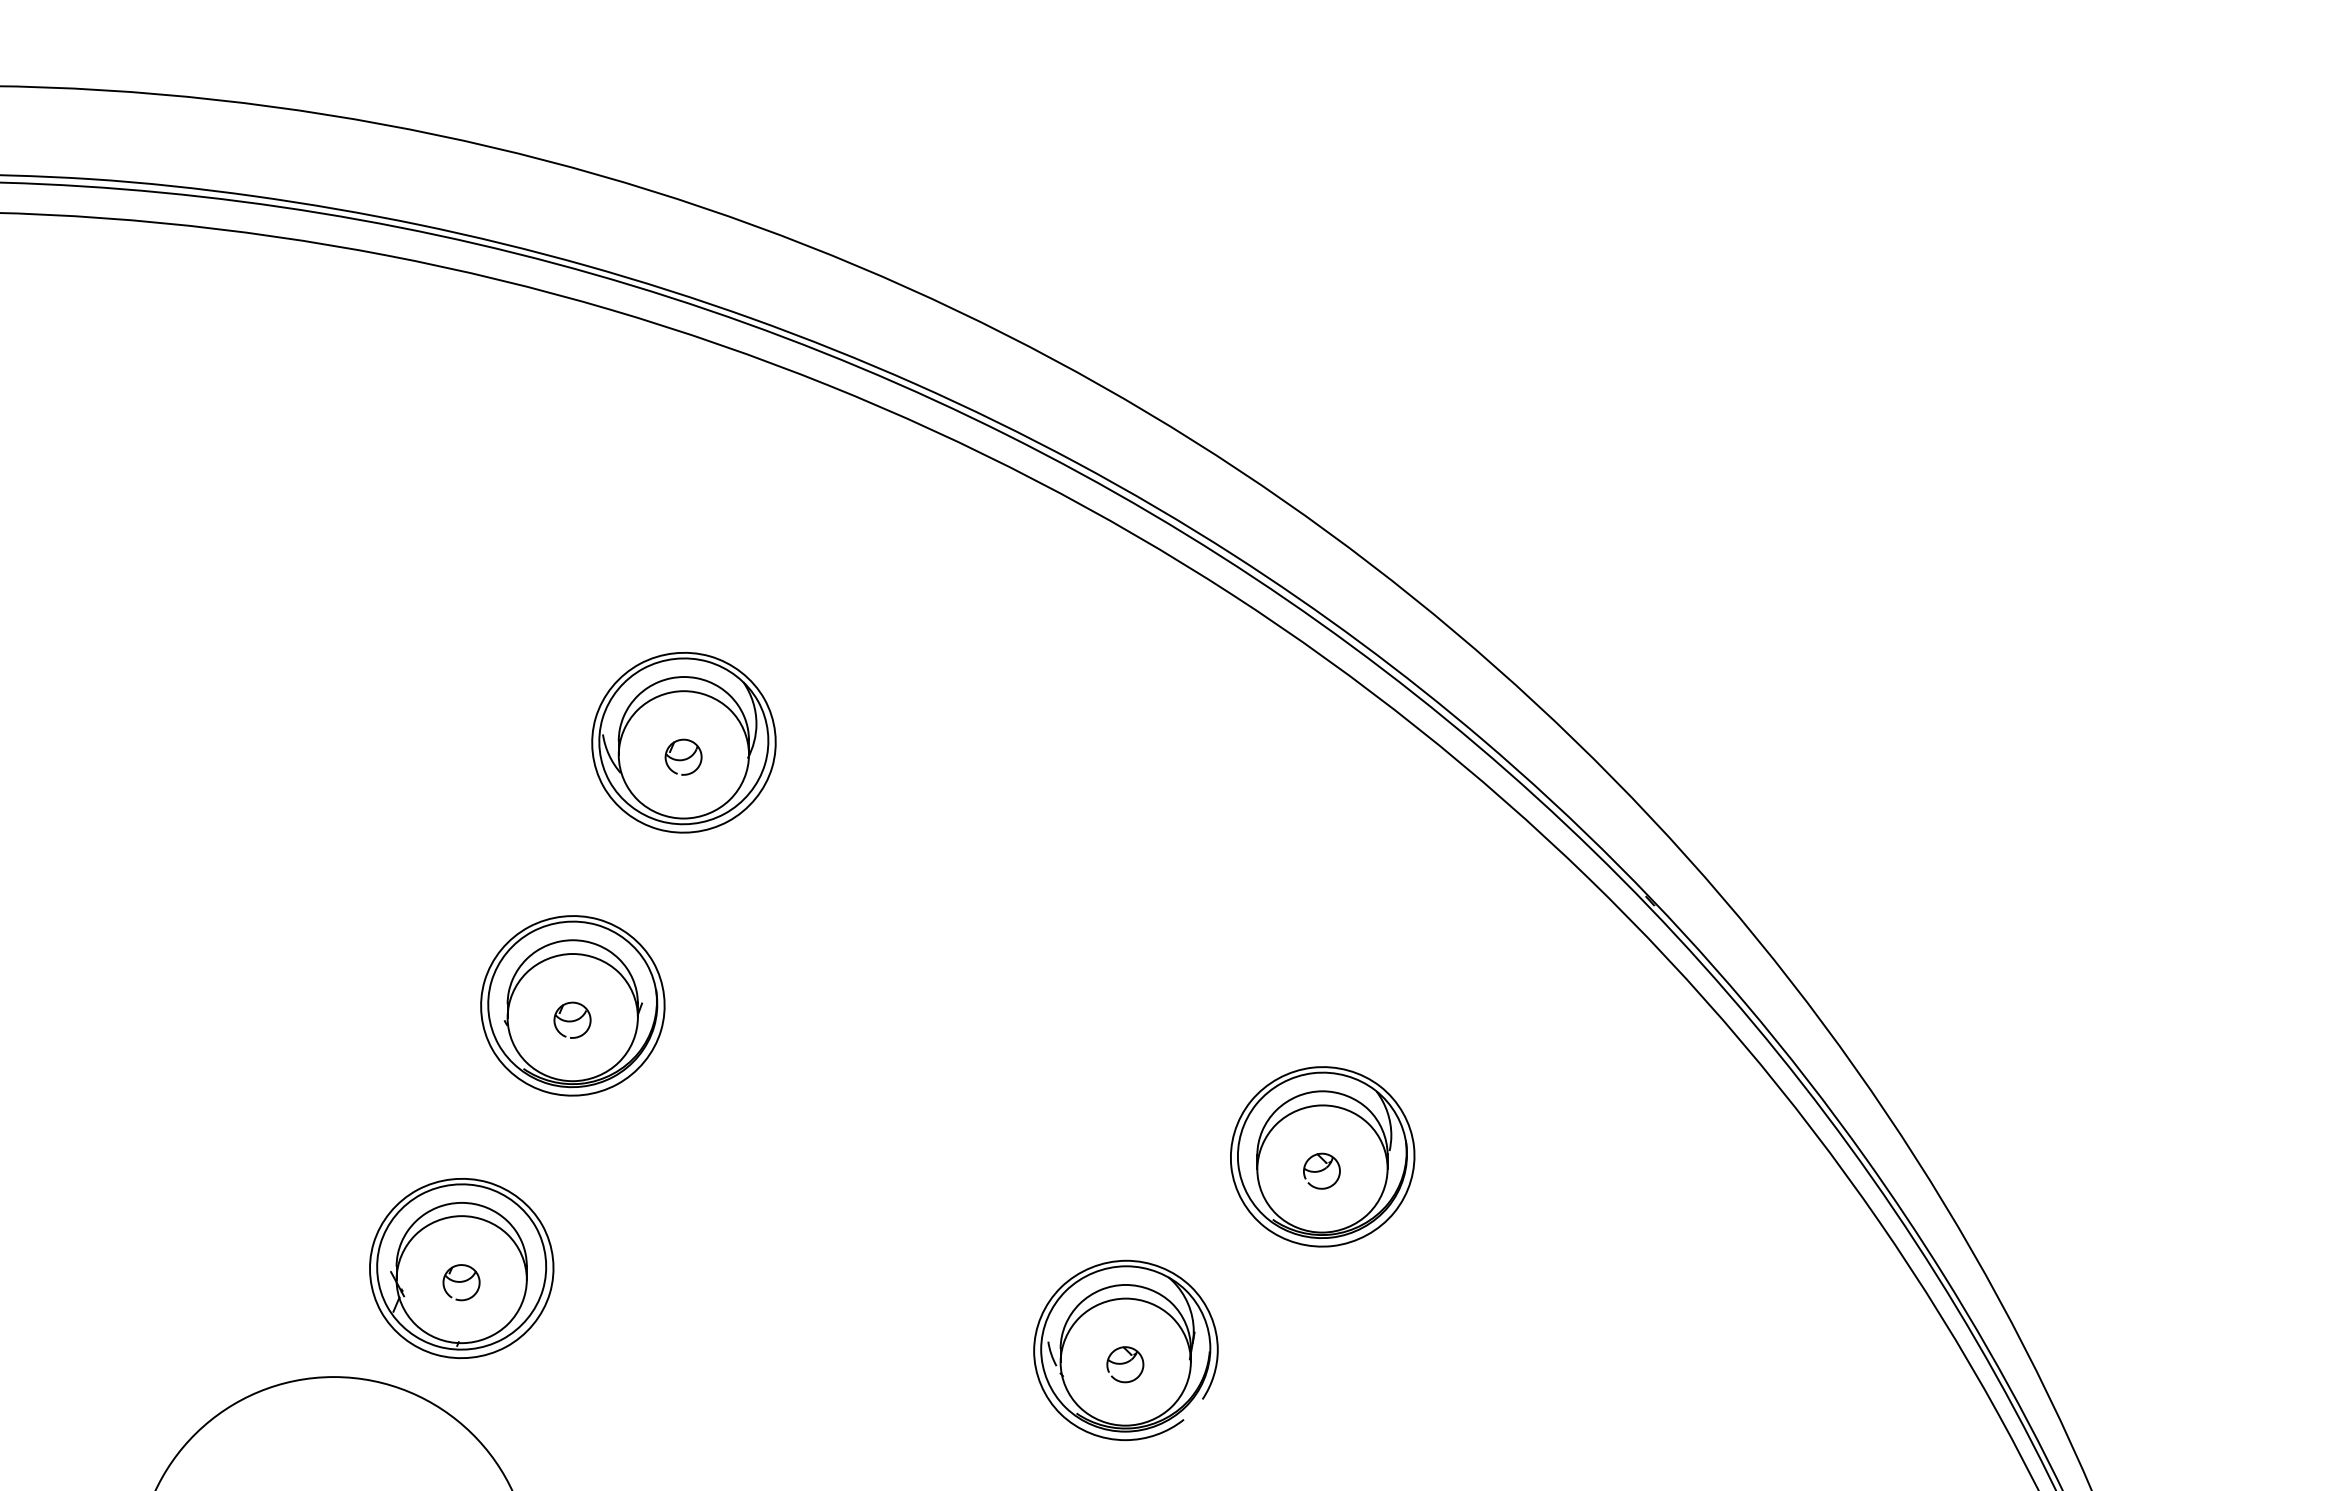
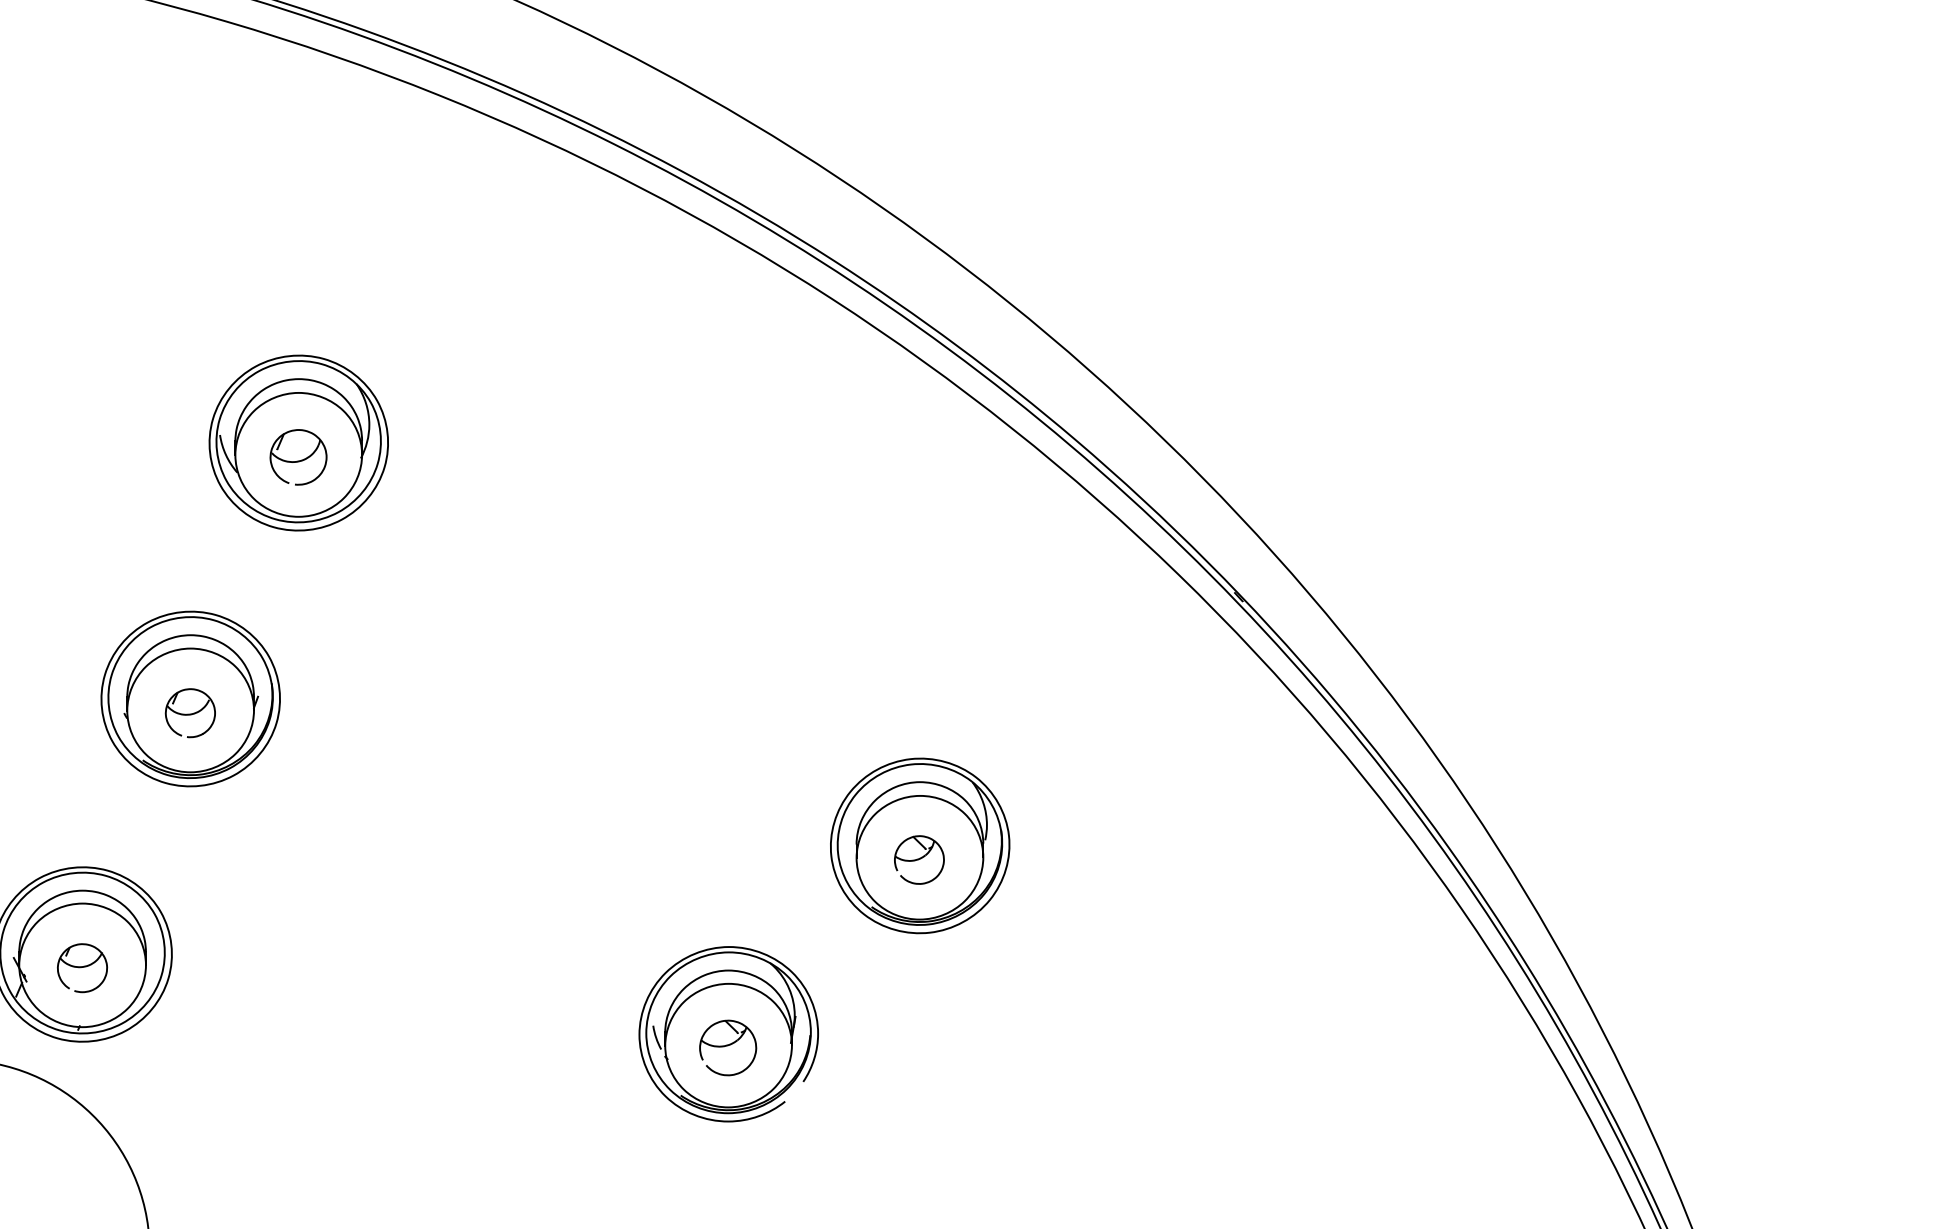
part: (683, 756) -> (298, 456), size x1.6
part: (572, 1019) -> (190, 712), size x1.4
part: (1321, 1170) -> (919, 859), size x1.4
part: (461, 1282) -> (82, 968), size x1.4
part: (1125, 1364) -> (728, 1047), size x1.6

